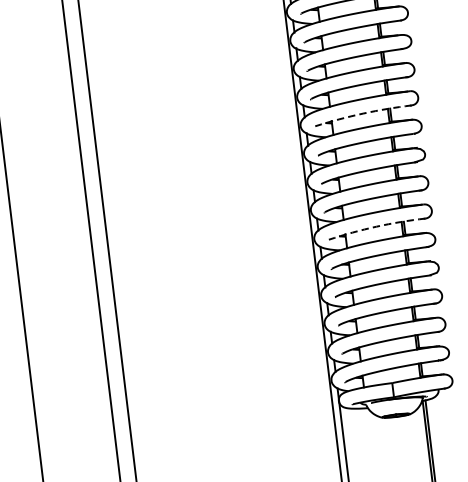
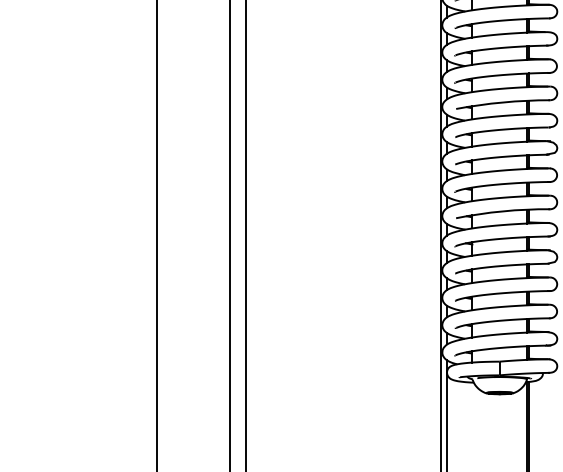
arc: (363, 113) -> (503, 102), dashed -> solid
arc: (376, 226) -> (502, 211), dashed -> solid

